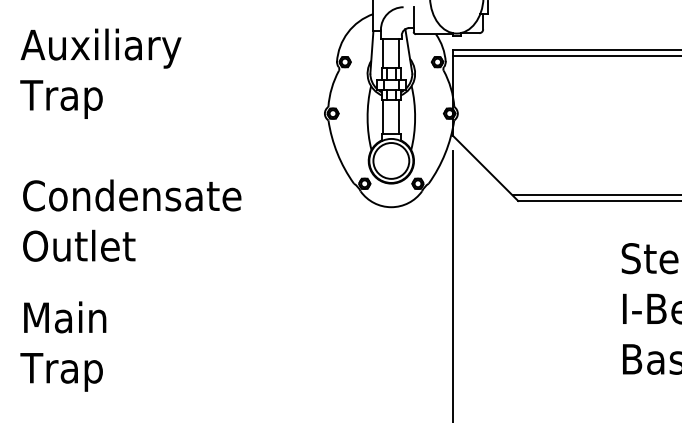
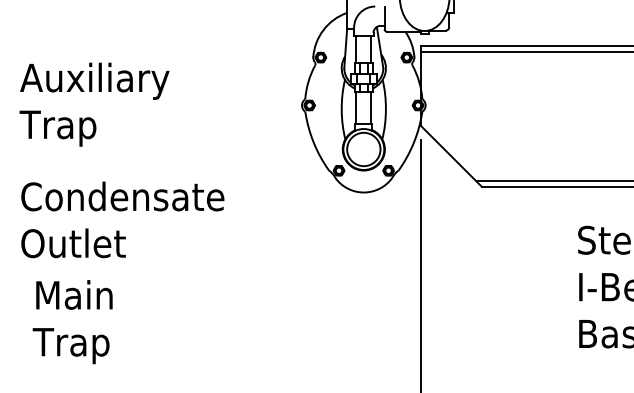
text: (100, 73) -> (94, 104), moved
text: (132, 220) -> (123, 219), moved
text: (63, 346) -> (72, 322), moved

